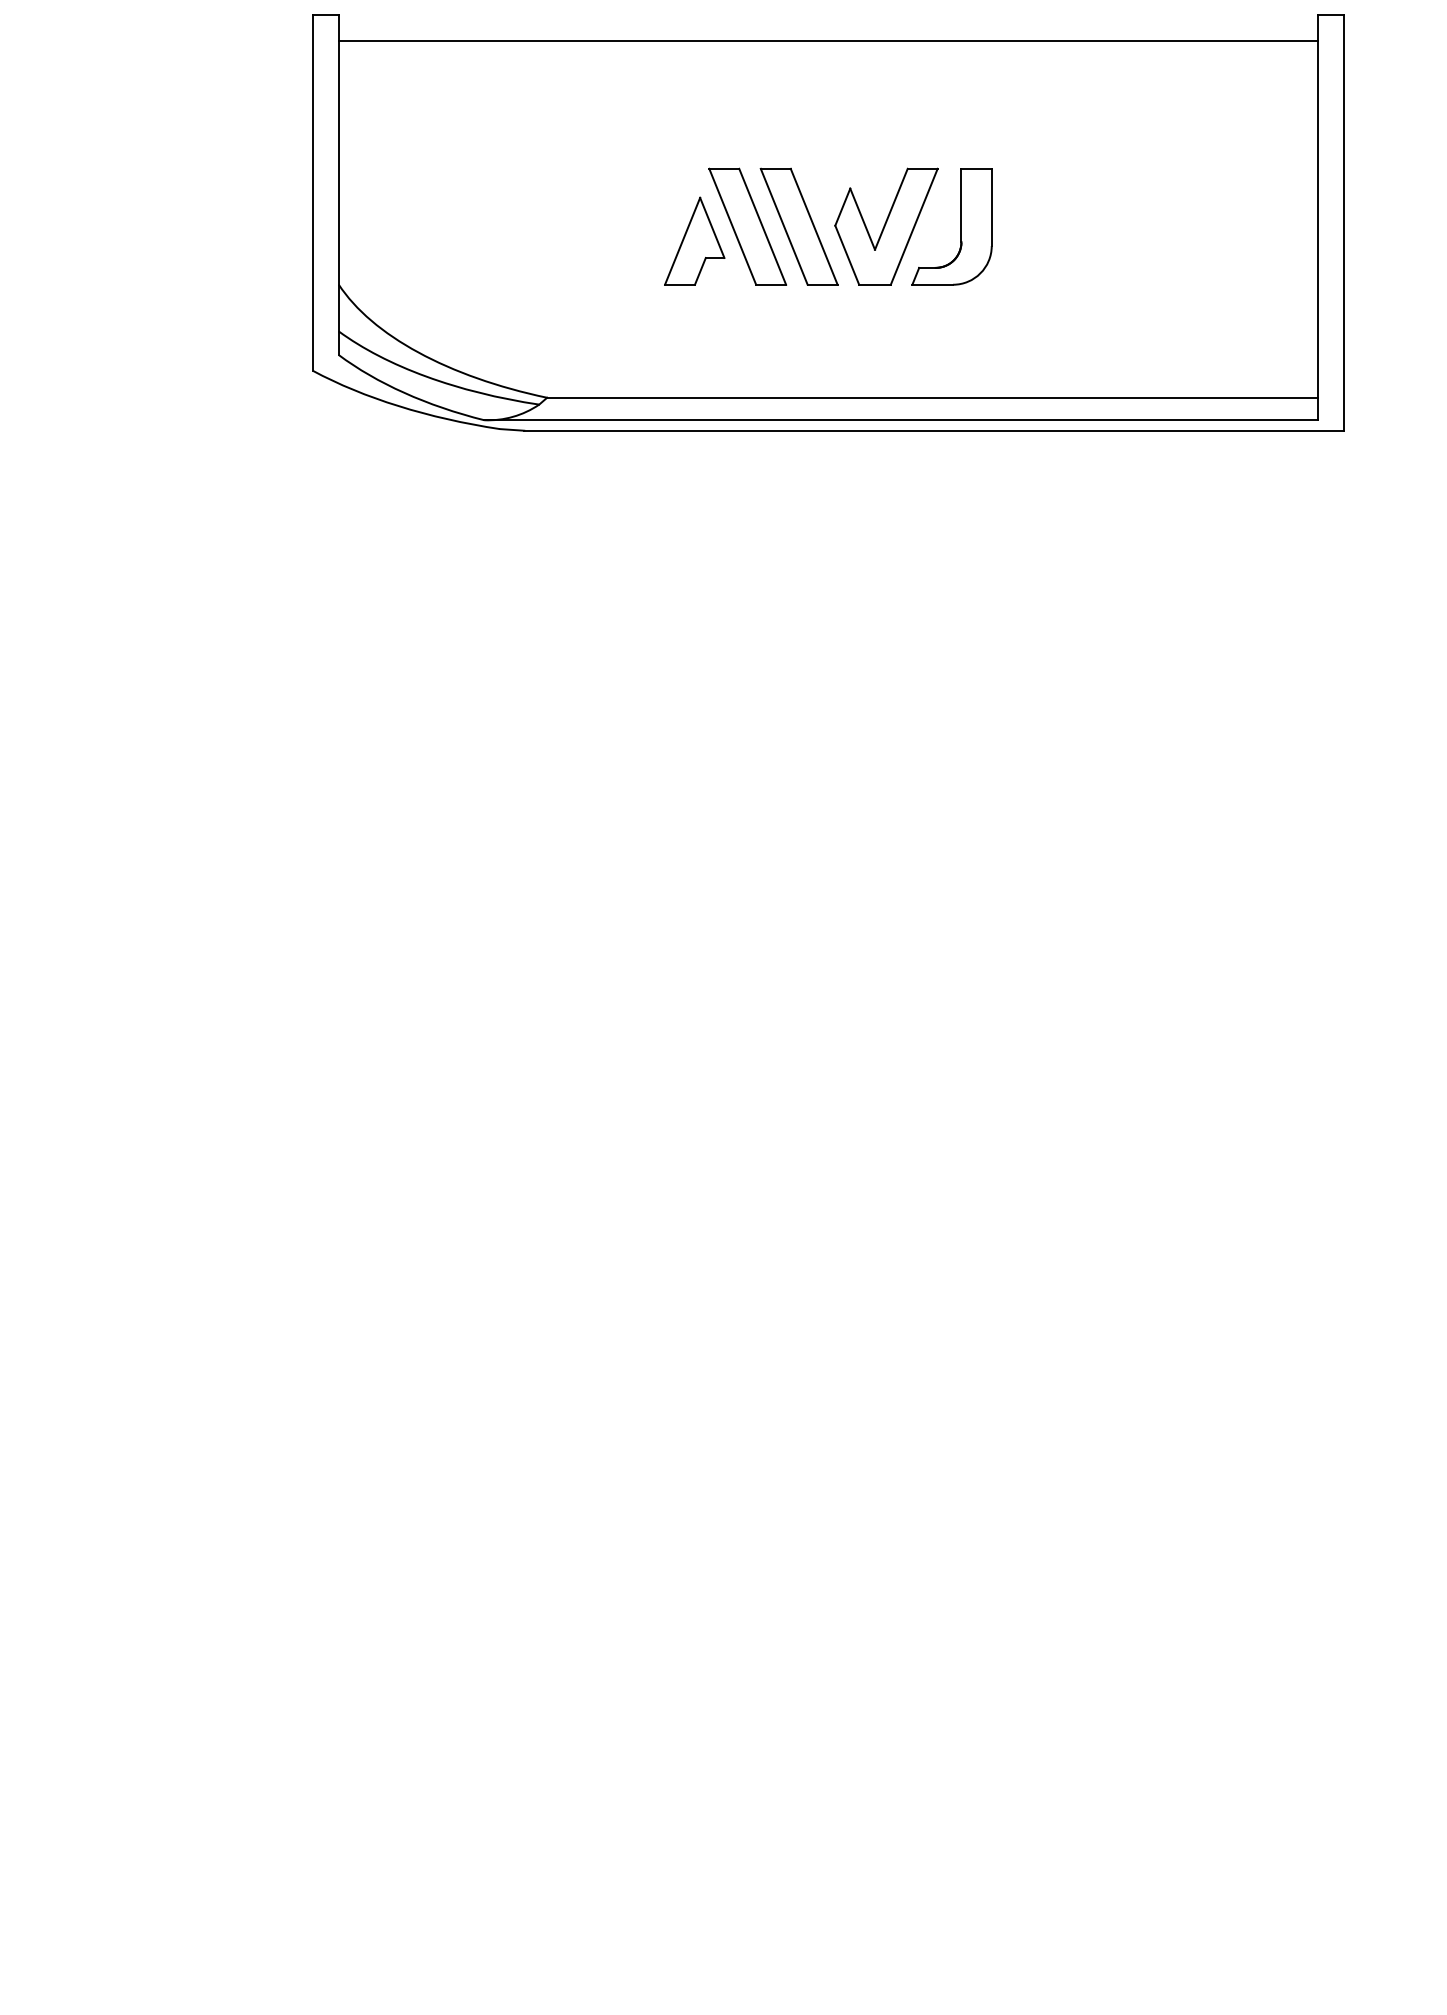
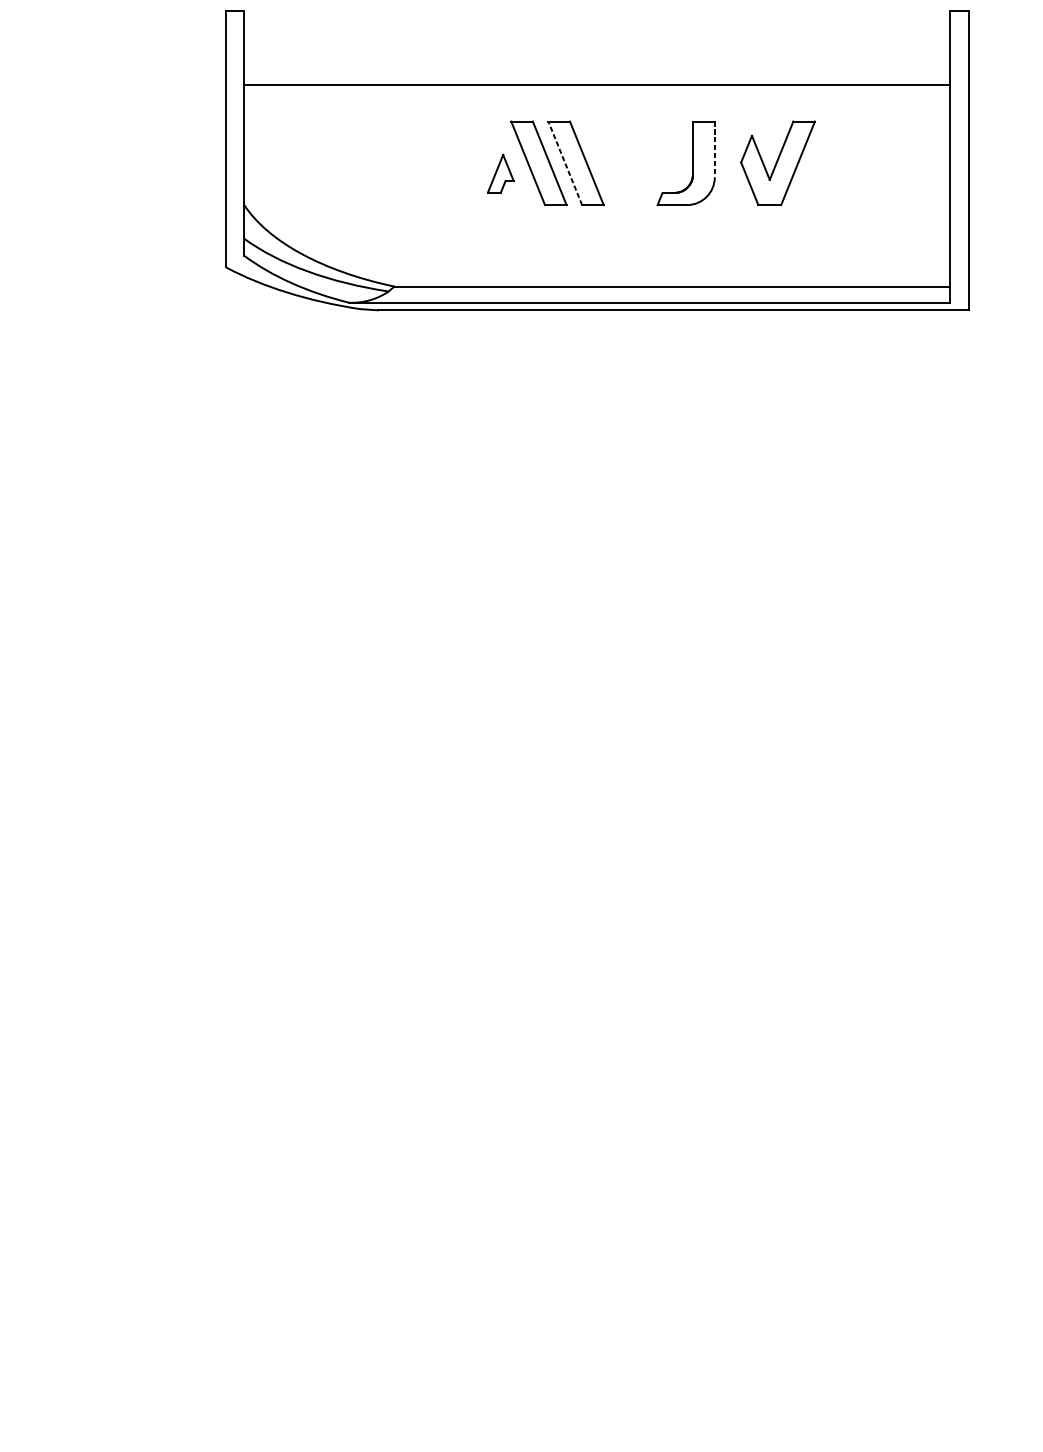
line: (828, 41) -> (597, 85), moved
line: (991, 207) -> (714, 149), solid -> dashed
line: (784, 226) -> (565, 163), solid -> dashed
part: (886, 226) -> (778, 163), moved
part: (694, 240) -> (500, 173), size x0.6

